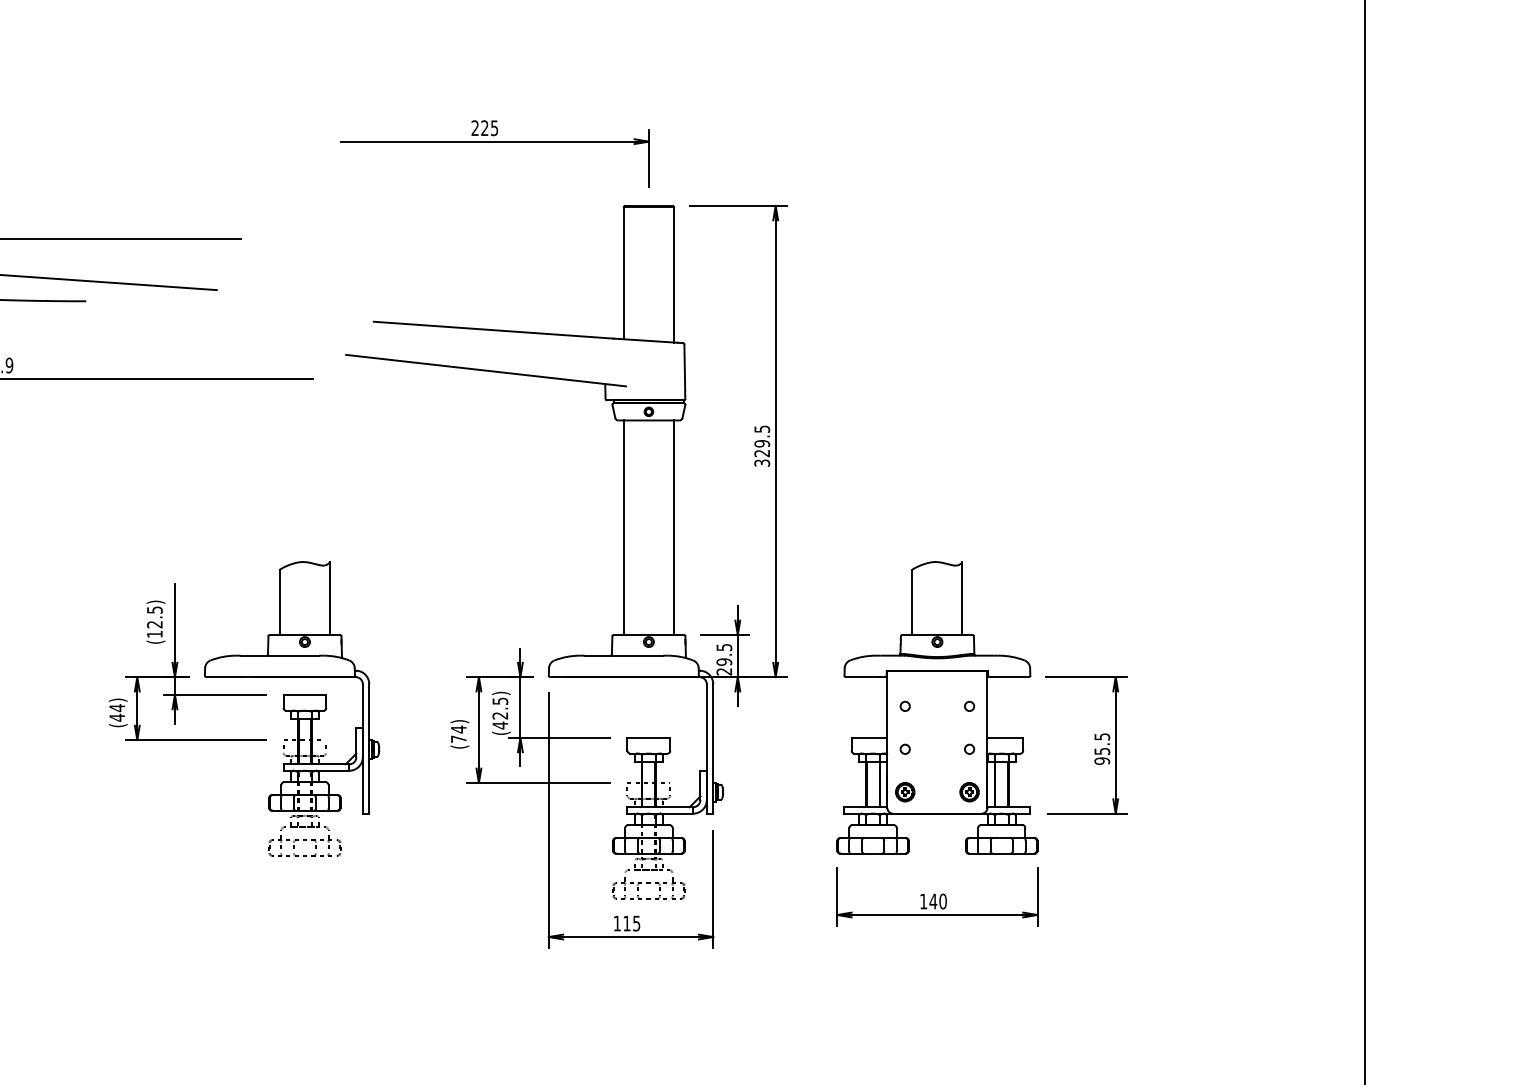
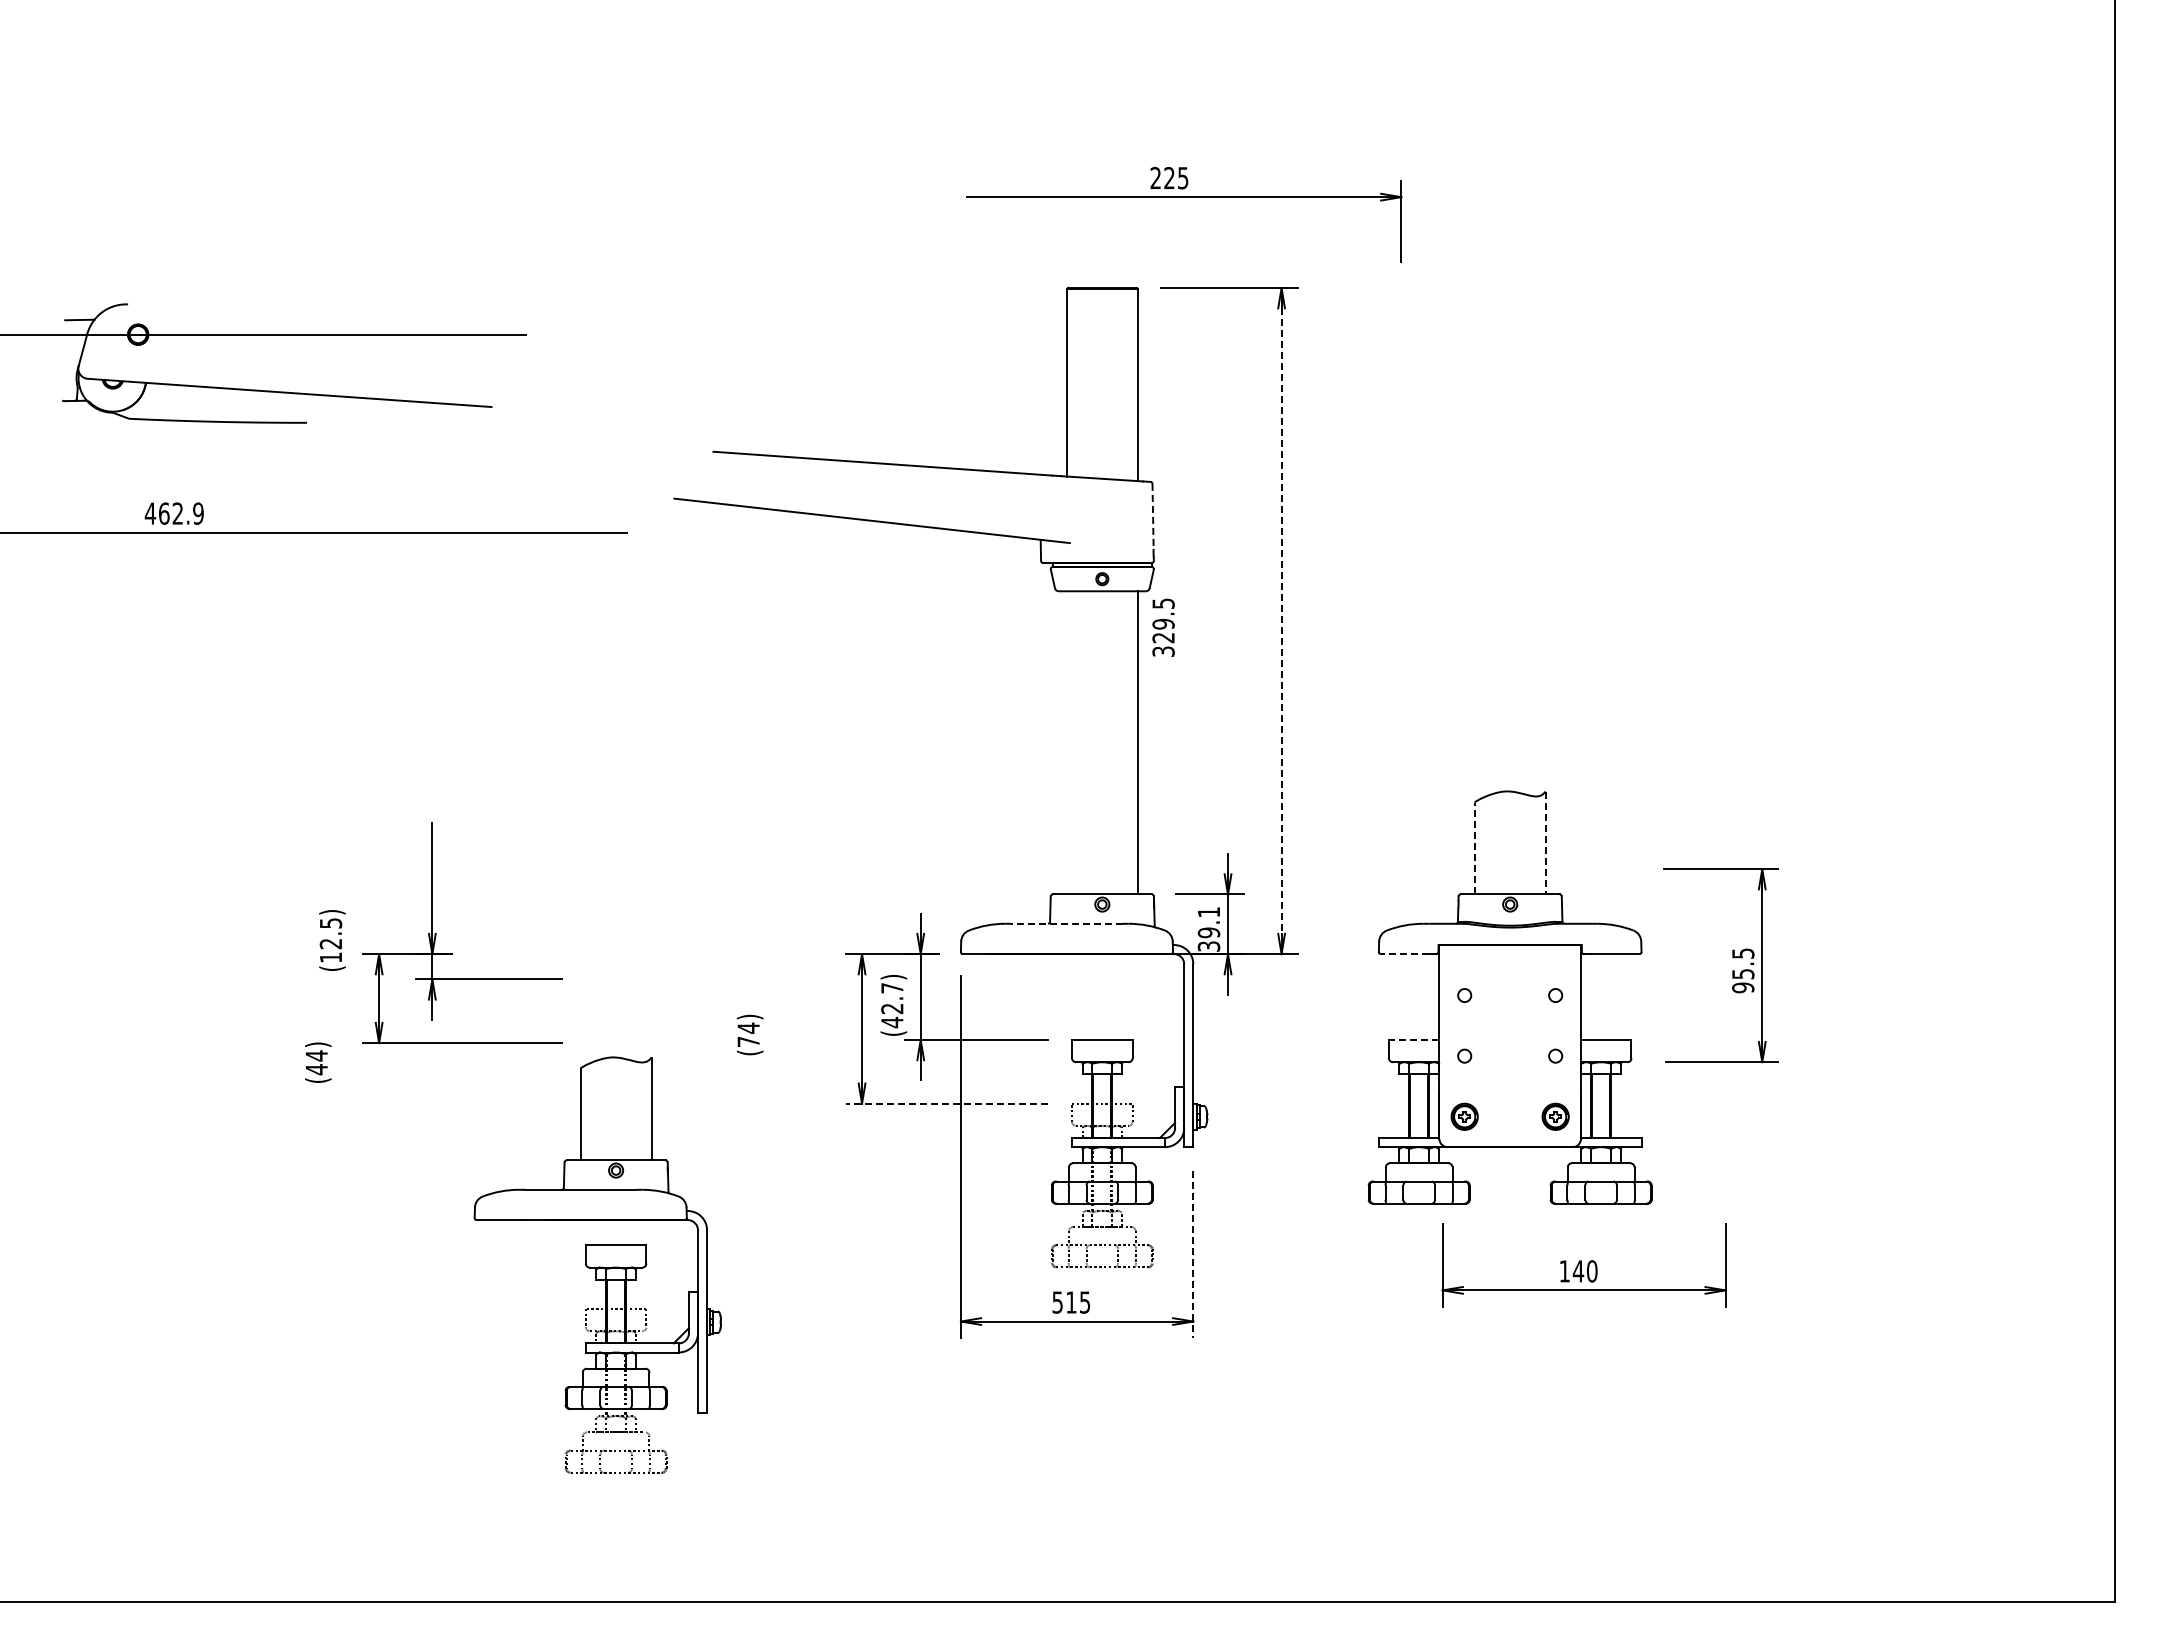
part: (495, 141) -> (1184, 197), moved
line: (685, 367) -> (1153, 516), solid -> dashed
line: (775, 441) -> (1281, 621), solid -> dashed
text: (762, 446) -> (1163, 627), moved
line: (623, 527) -> (1066, 742), removed
line: (962, 598) -> (1545, 843), solid -> dashed
line: (912, 602) -> (1474, 848), solid -> dashed
text: (155, 622) -> (332, 940), moved
line: (623, 655) -> (1066, 923), solid -> dashed
text: (724, 659) -> (1209, 929), 29.5 -> 39.1
line: (862, 677) -> (1404, 954), solid -> dashed
text: (500, 701) -> (892, 988), (42.5) -> (42.7)
part: (291, 708) -> (597, 1264), moved
text: (118, 712) -> (318, 1062), moved
text: (460, 733) -> (750, 1034), moved
line: (869, 738) -> (1413, 1040), solid -> dashed
part: (1094, 748) -> (1732, 970), moved
line: (538, 782) -> (946, 1103), solid -> dashed
line: (713, 890) -> (1193, 1255), solid -> dashed
part: (936, 897) -> (1583, 1265), moved
text: (617, 923) -> (1057, 1302), 115 -> 515

